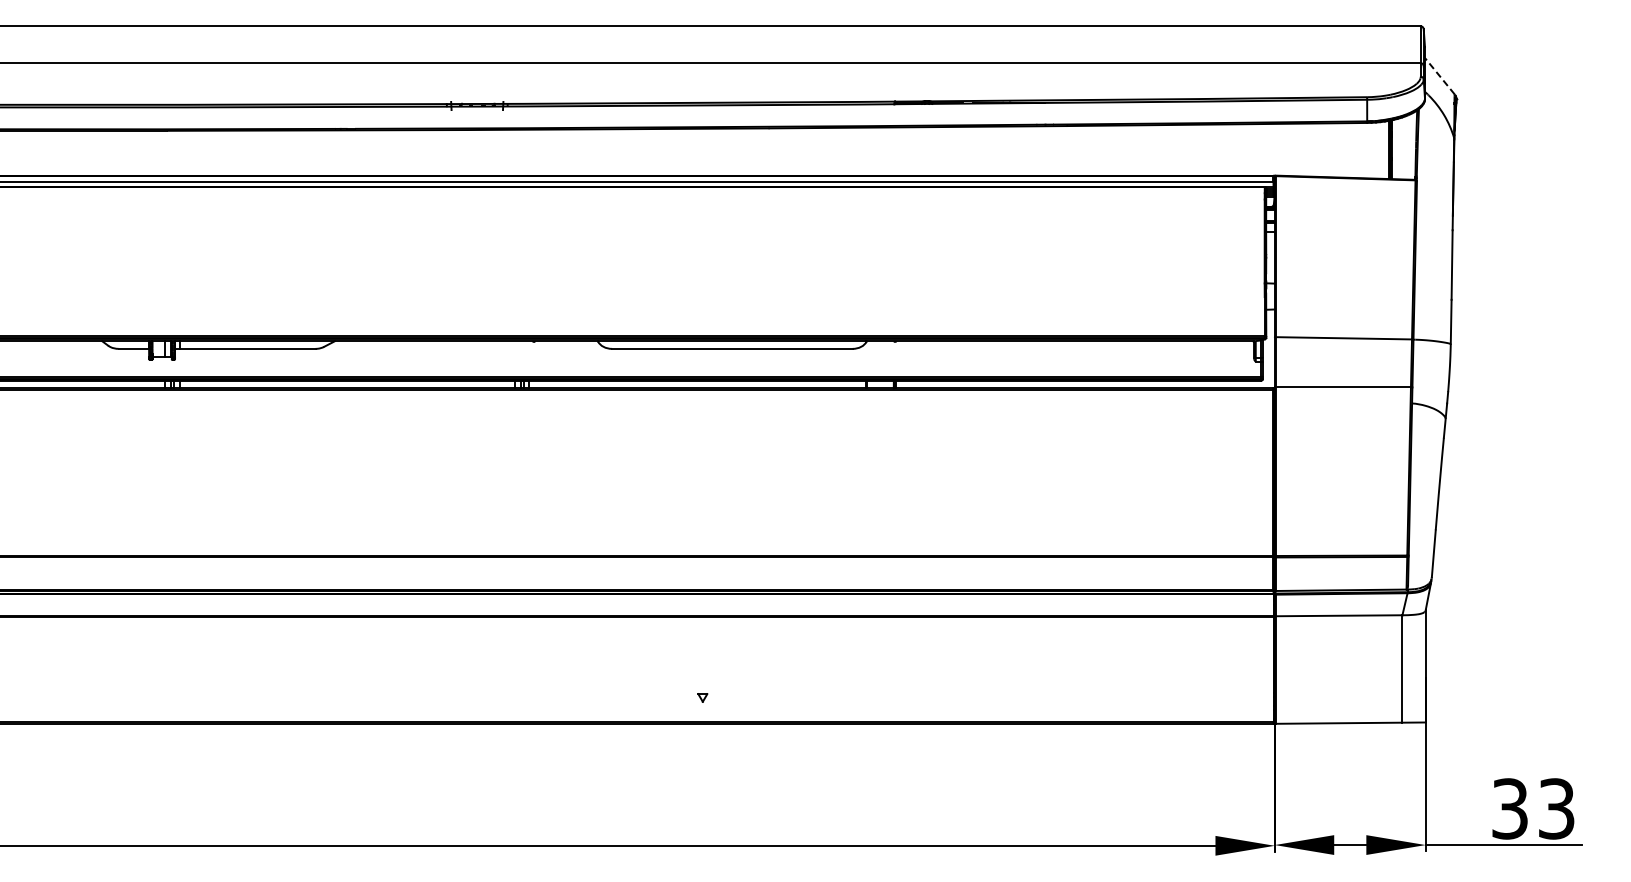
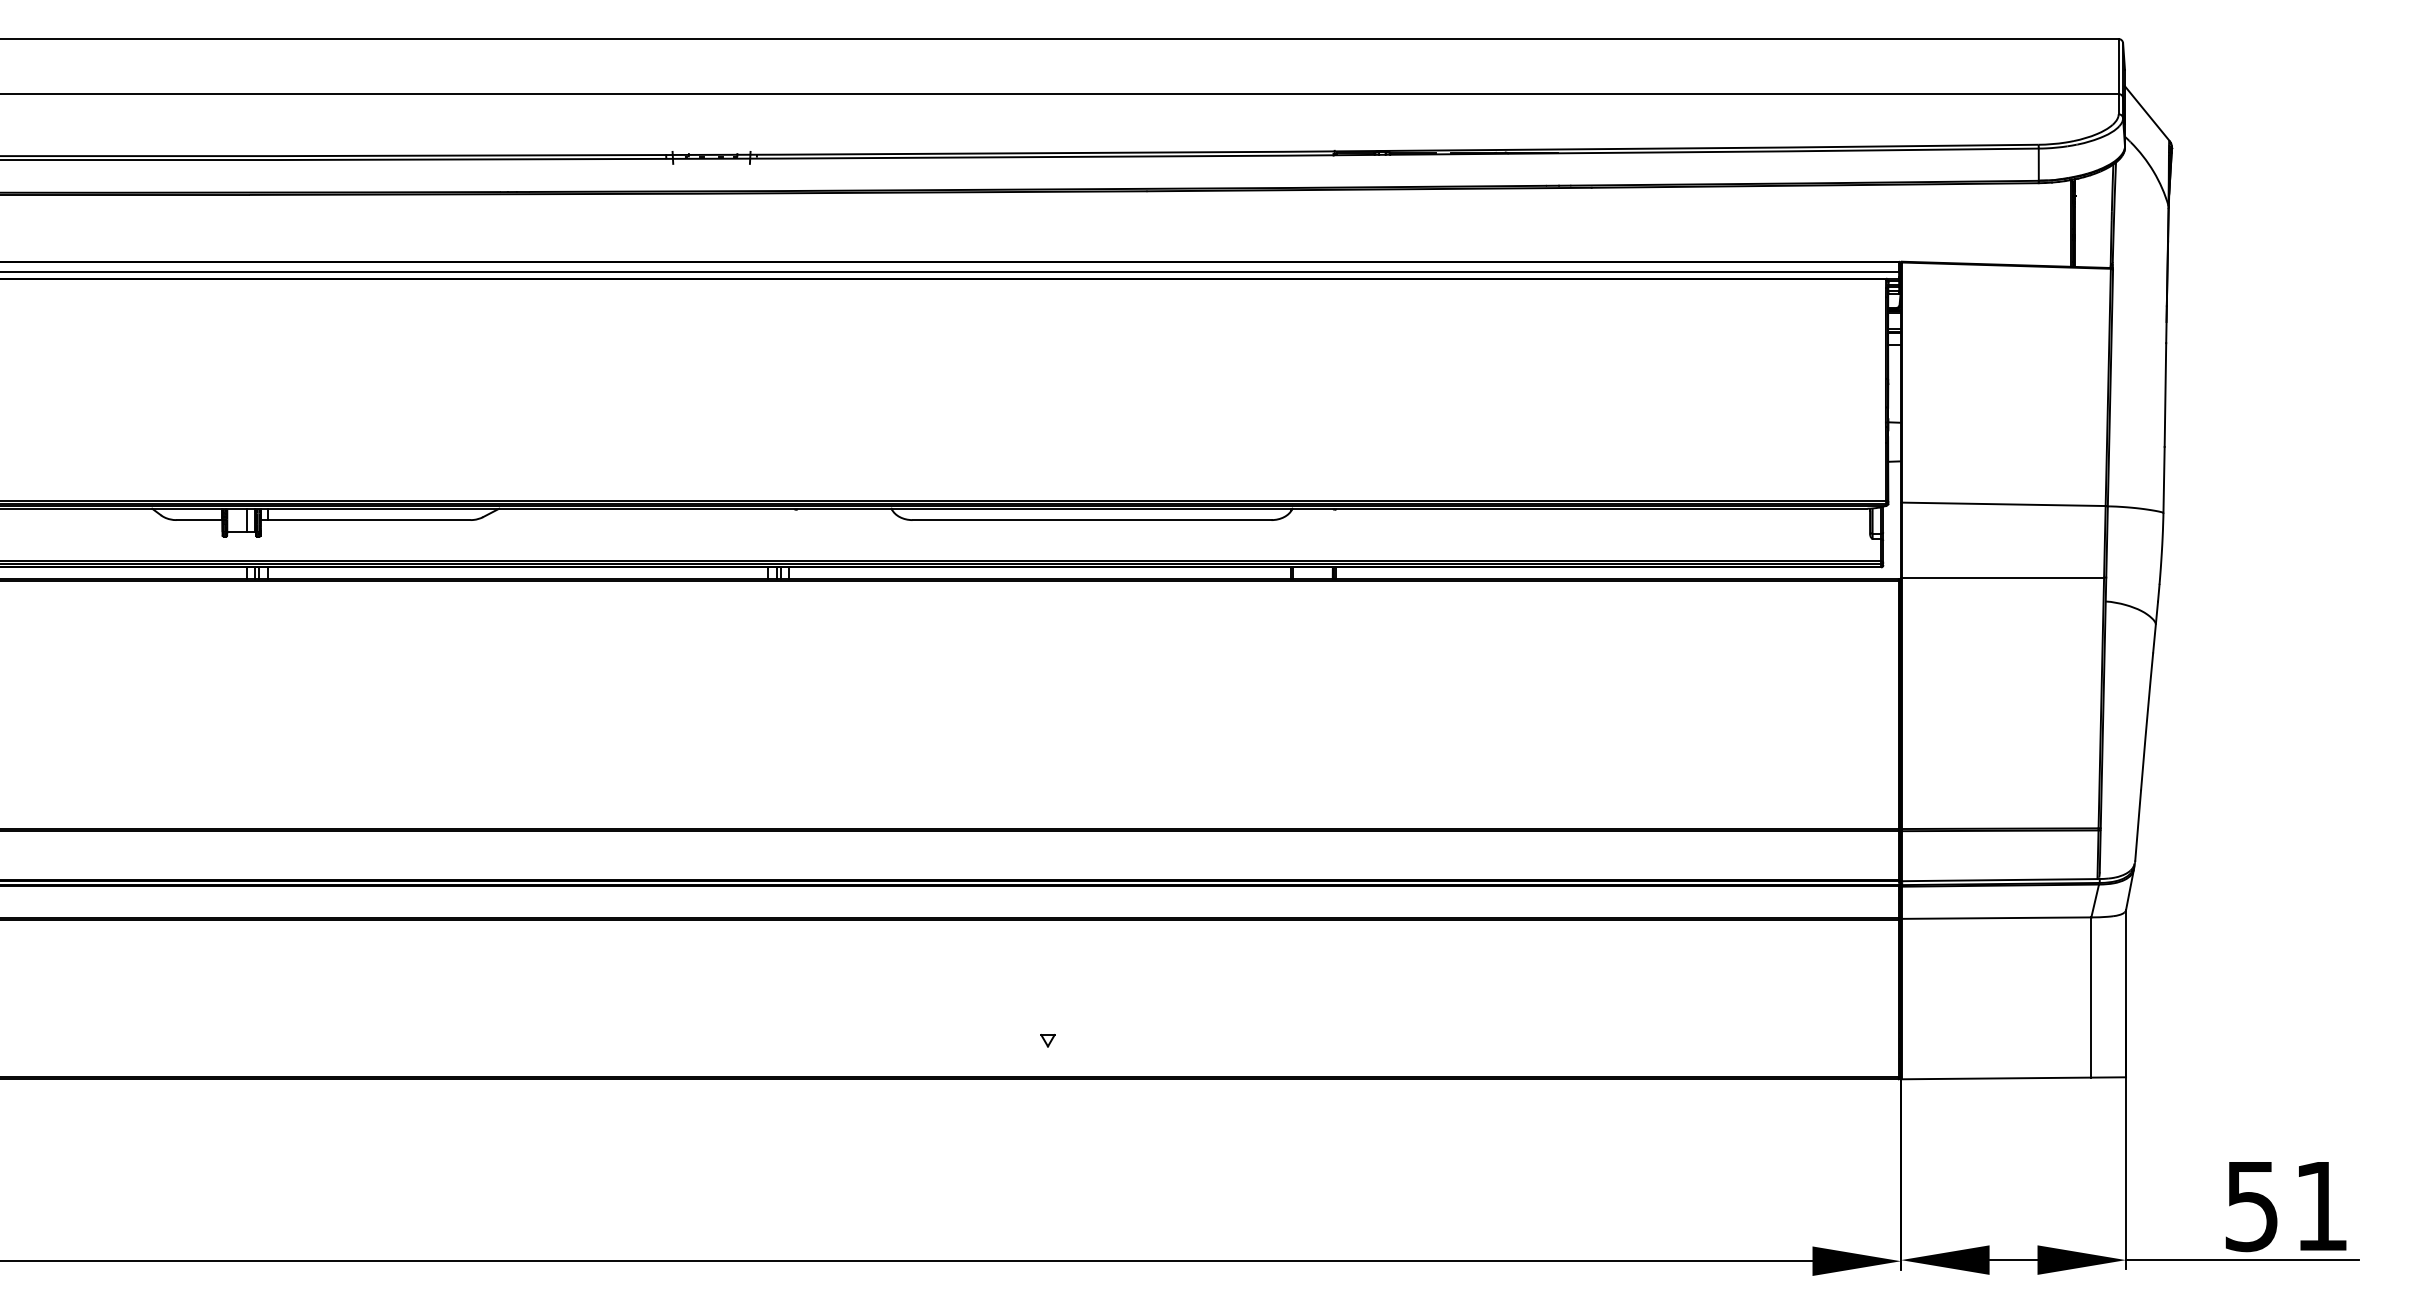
line: (1439, 76) -> (2146, 113), dashed -> solid
text: (1533, 808) -> (2286, 1205), 33 -> 51

